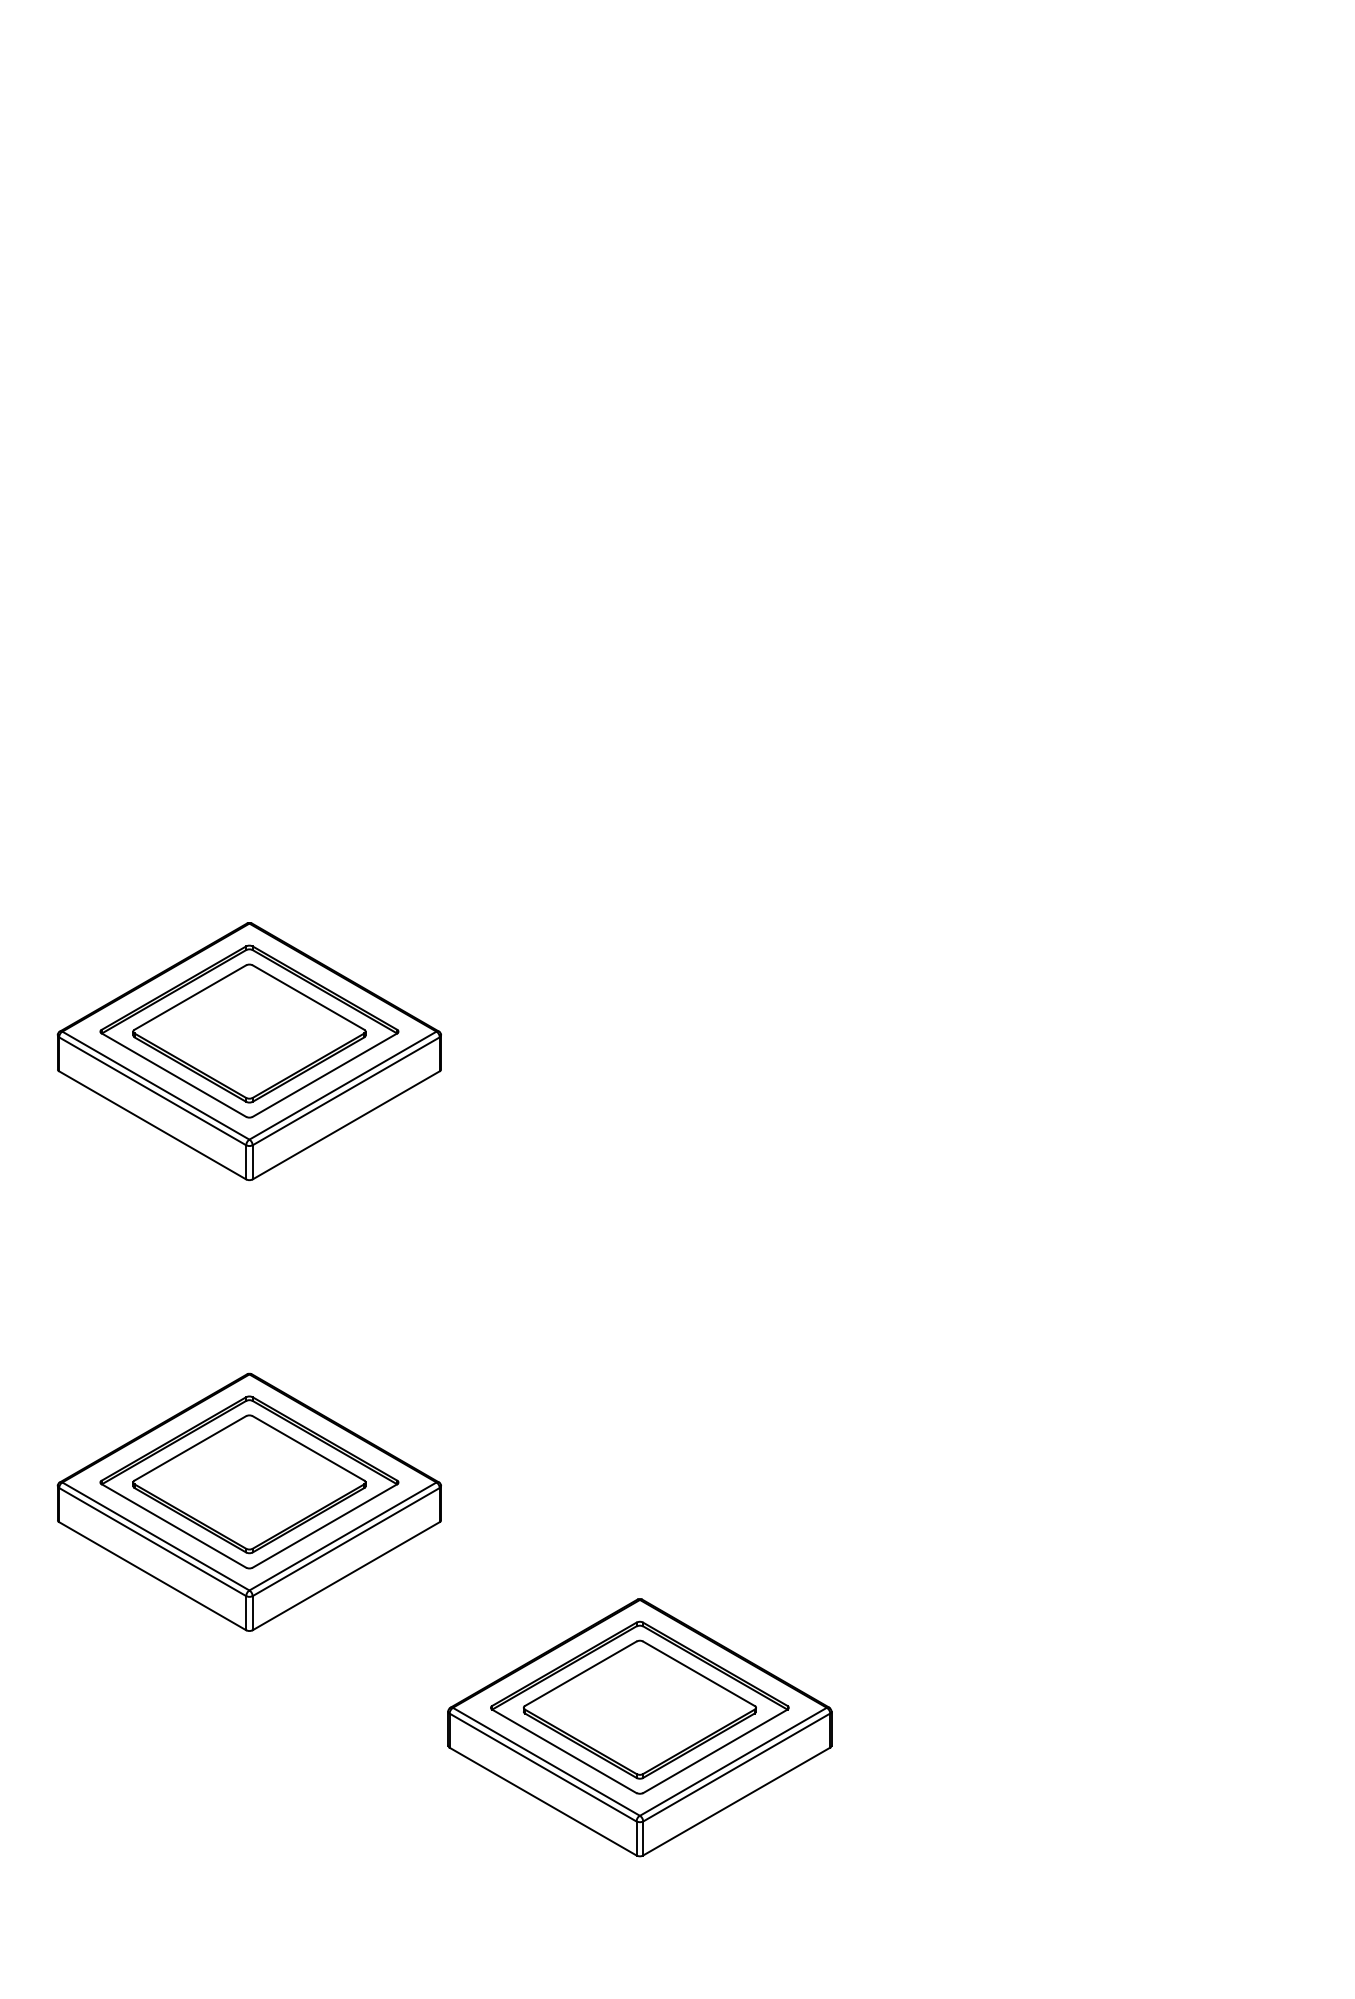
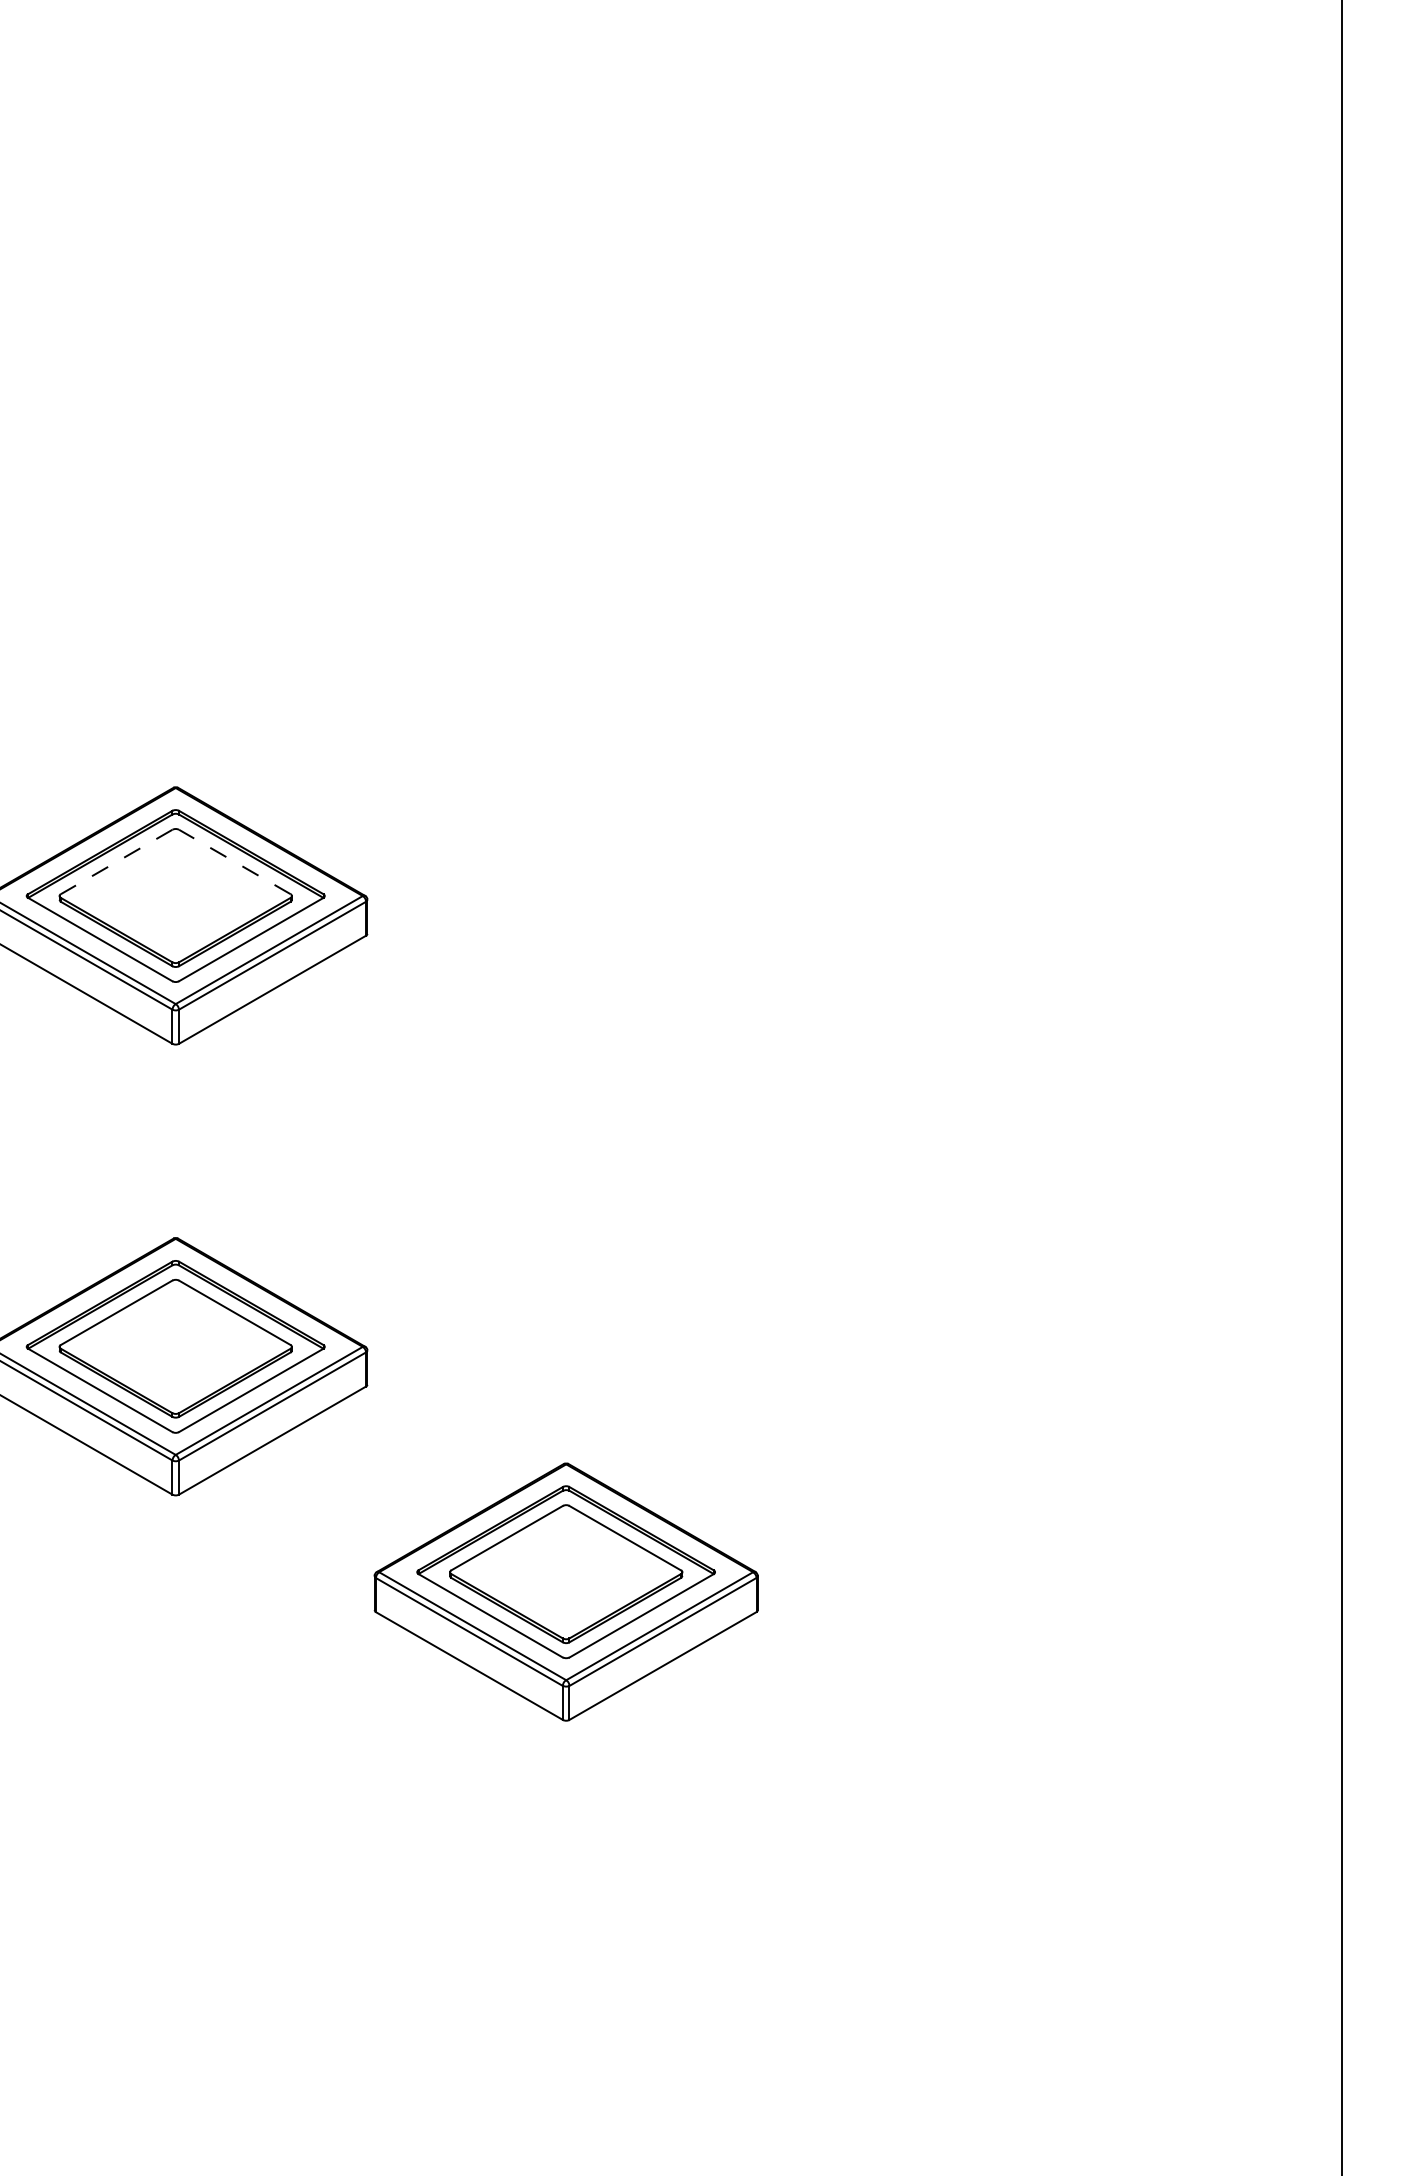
line: (308, 997) -> (234, 861), solid -> dashed
line: (190, 998) -> (116, 862), solid -> dashed

